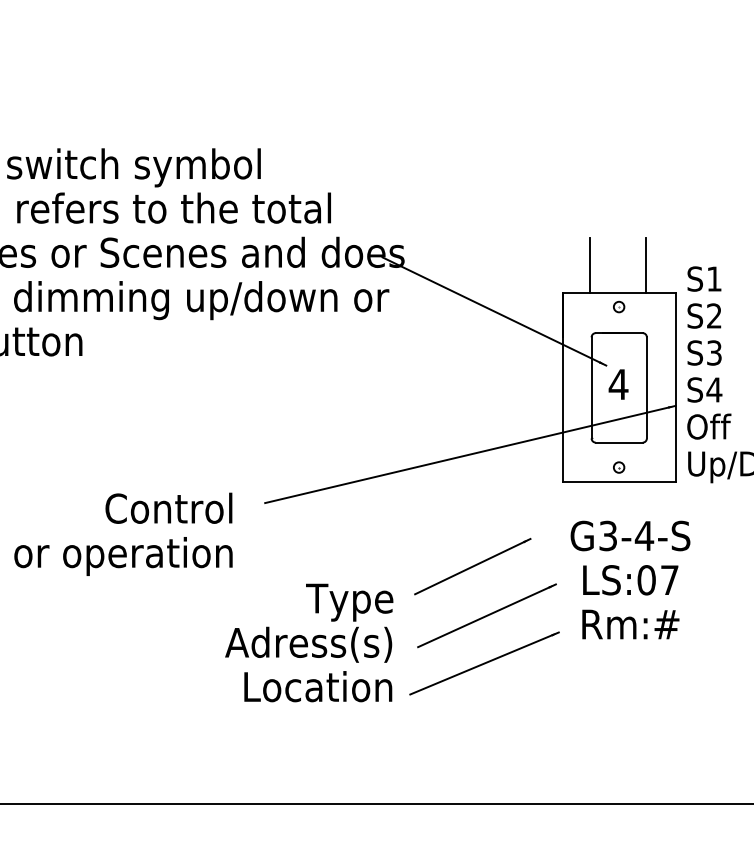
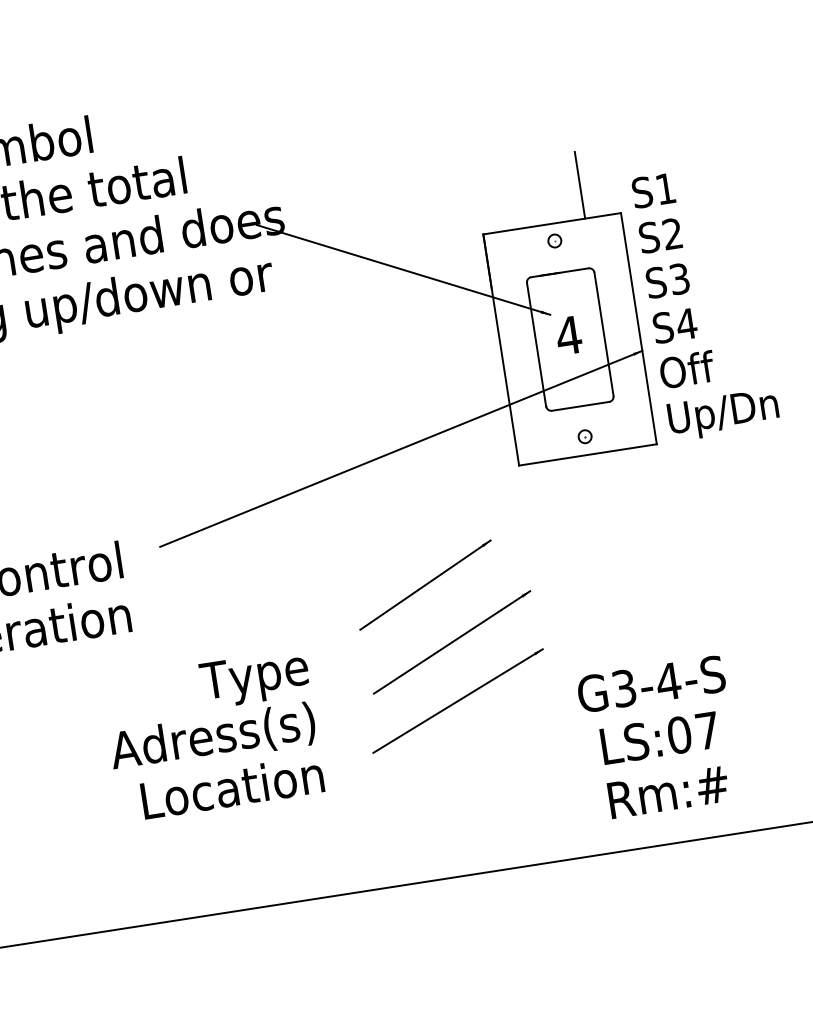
line: (590, 265) -> (512, 195), removed
text: (630, 579) -> (659, 737), moved
text: (309, 642) -> (213, 735), moved

